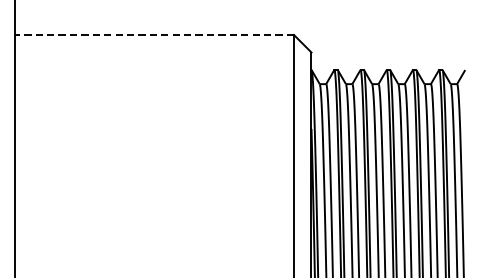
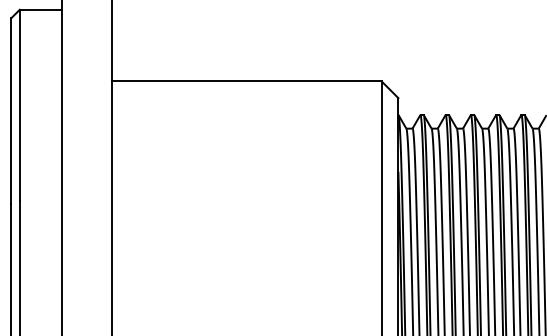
line: (153, 35) -> (246, 81), dashed -> solid

